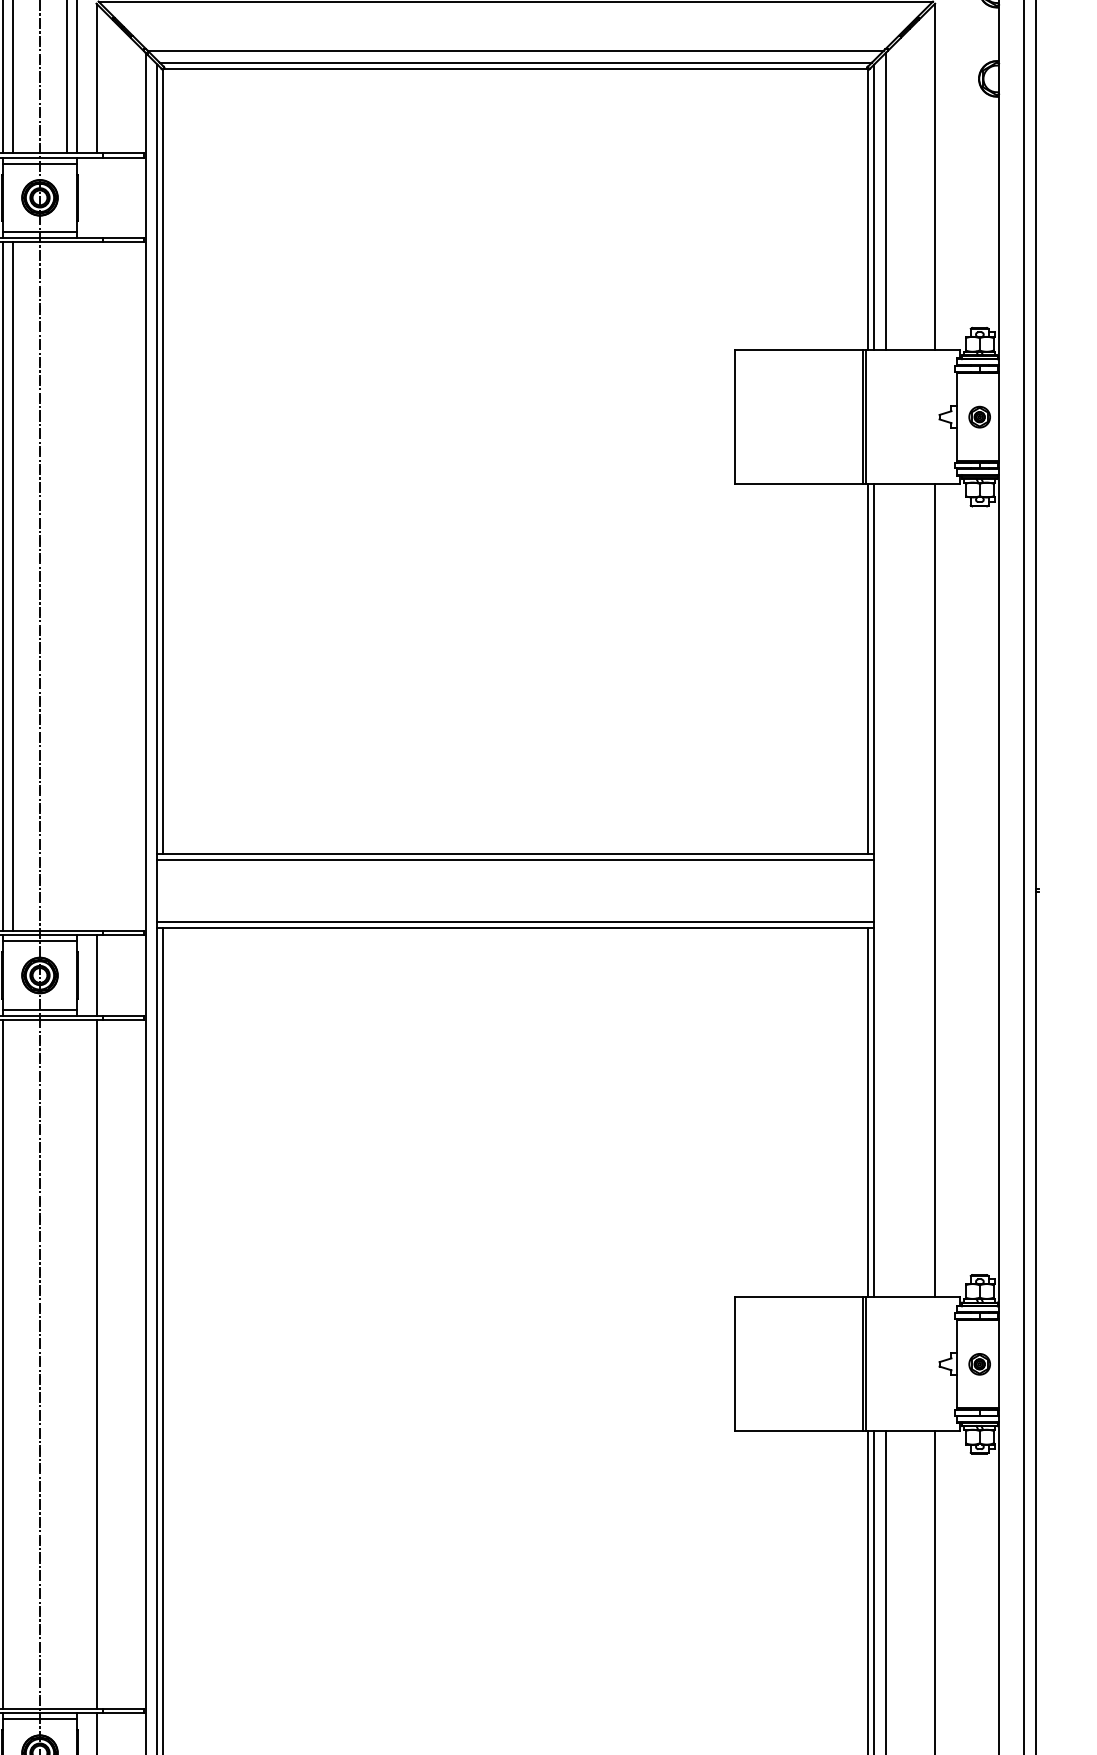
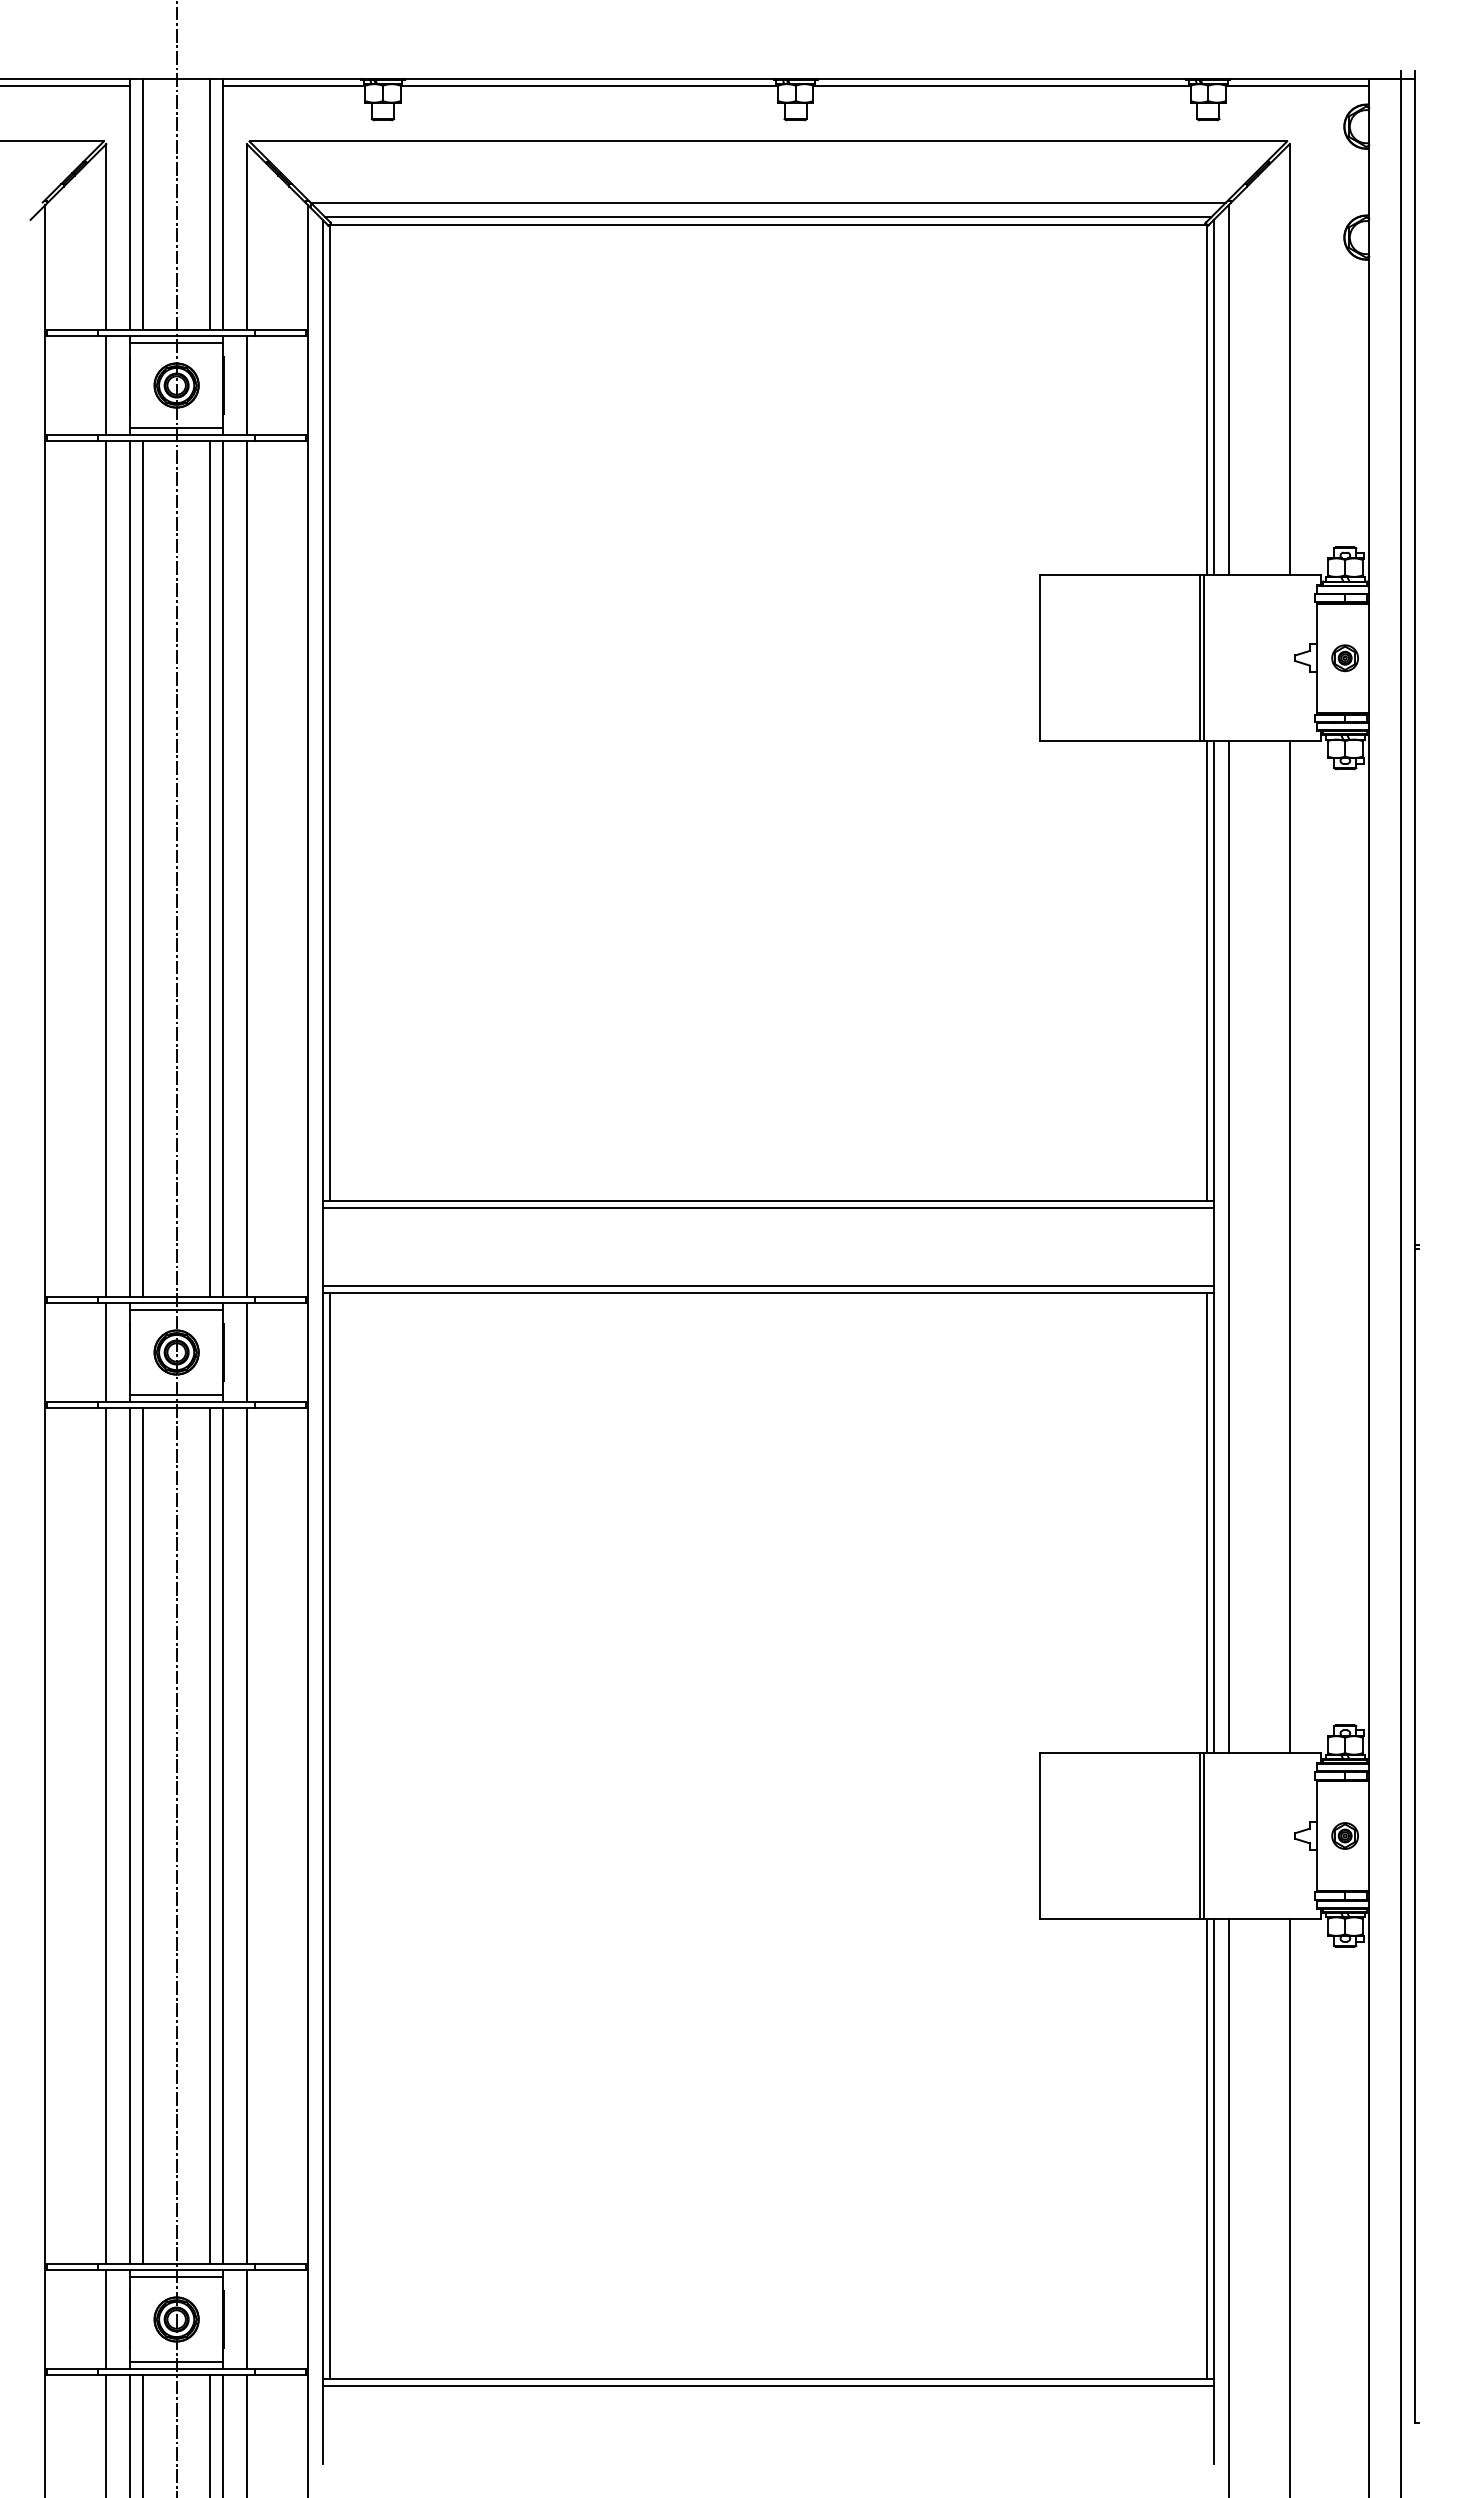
line: (96, 197) -> (246, 385), added
line: (66, 587) -> (209, 869), added
line: (76, 587) -> (222, 869), added
line: (96, 587) -> (246, 869), added
line: (885, 890) -> (1228, 1246), added
line: (13, 1364) -> (143, 1836), added
line: (66, 1364) -> (209, 1836), added
line: (76, 1364) -> (222, 1836), added

